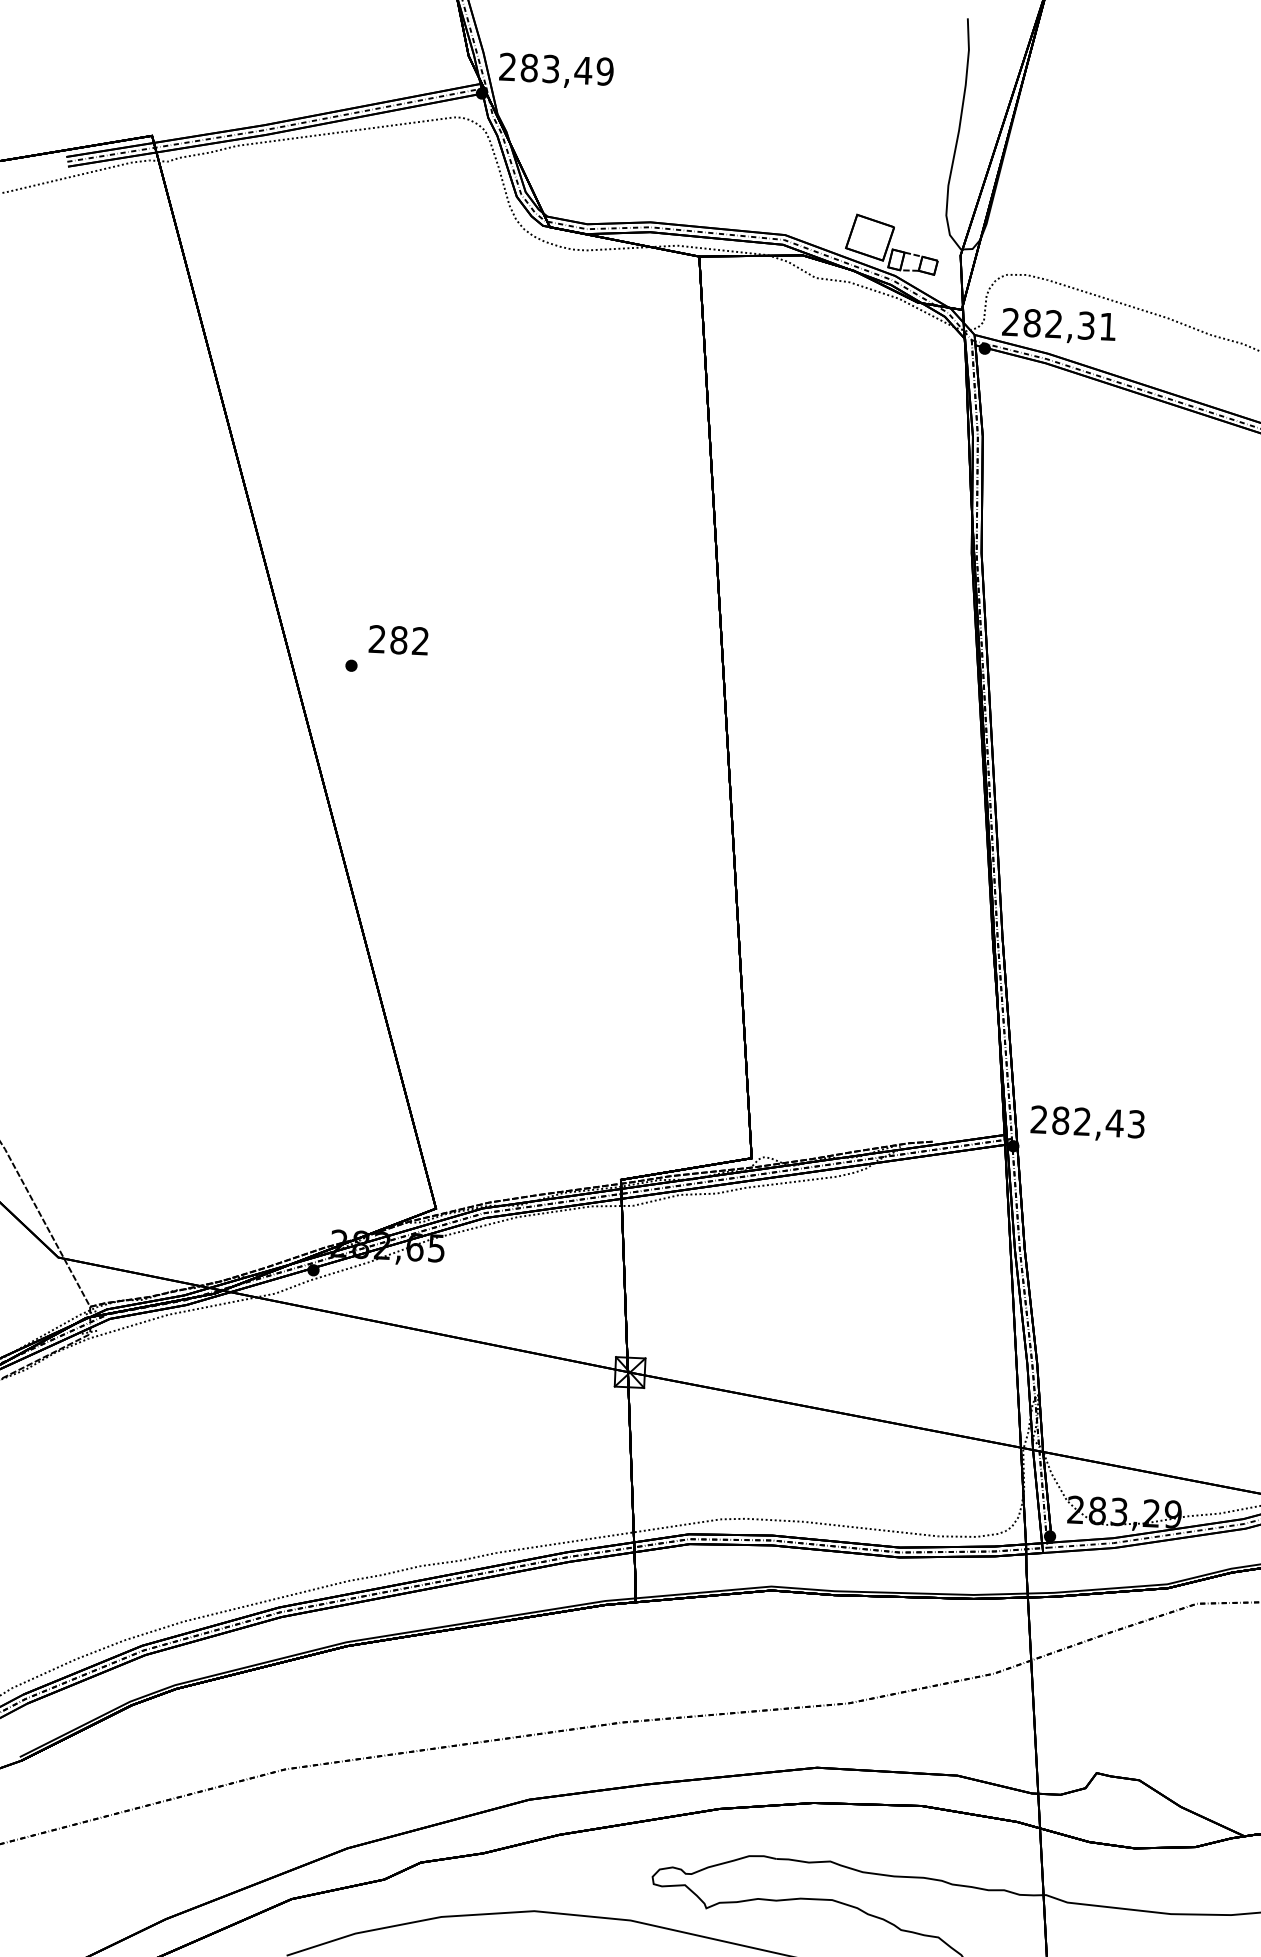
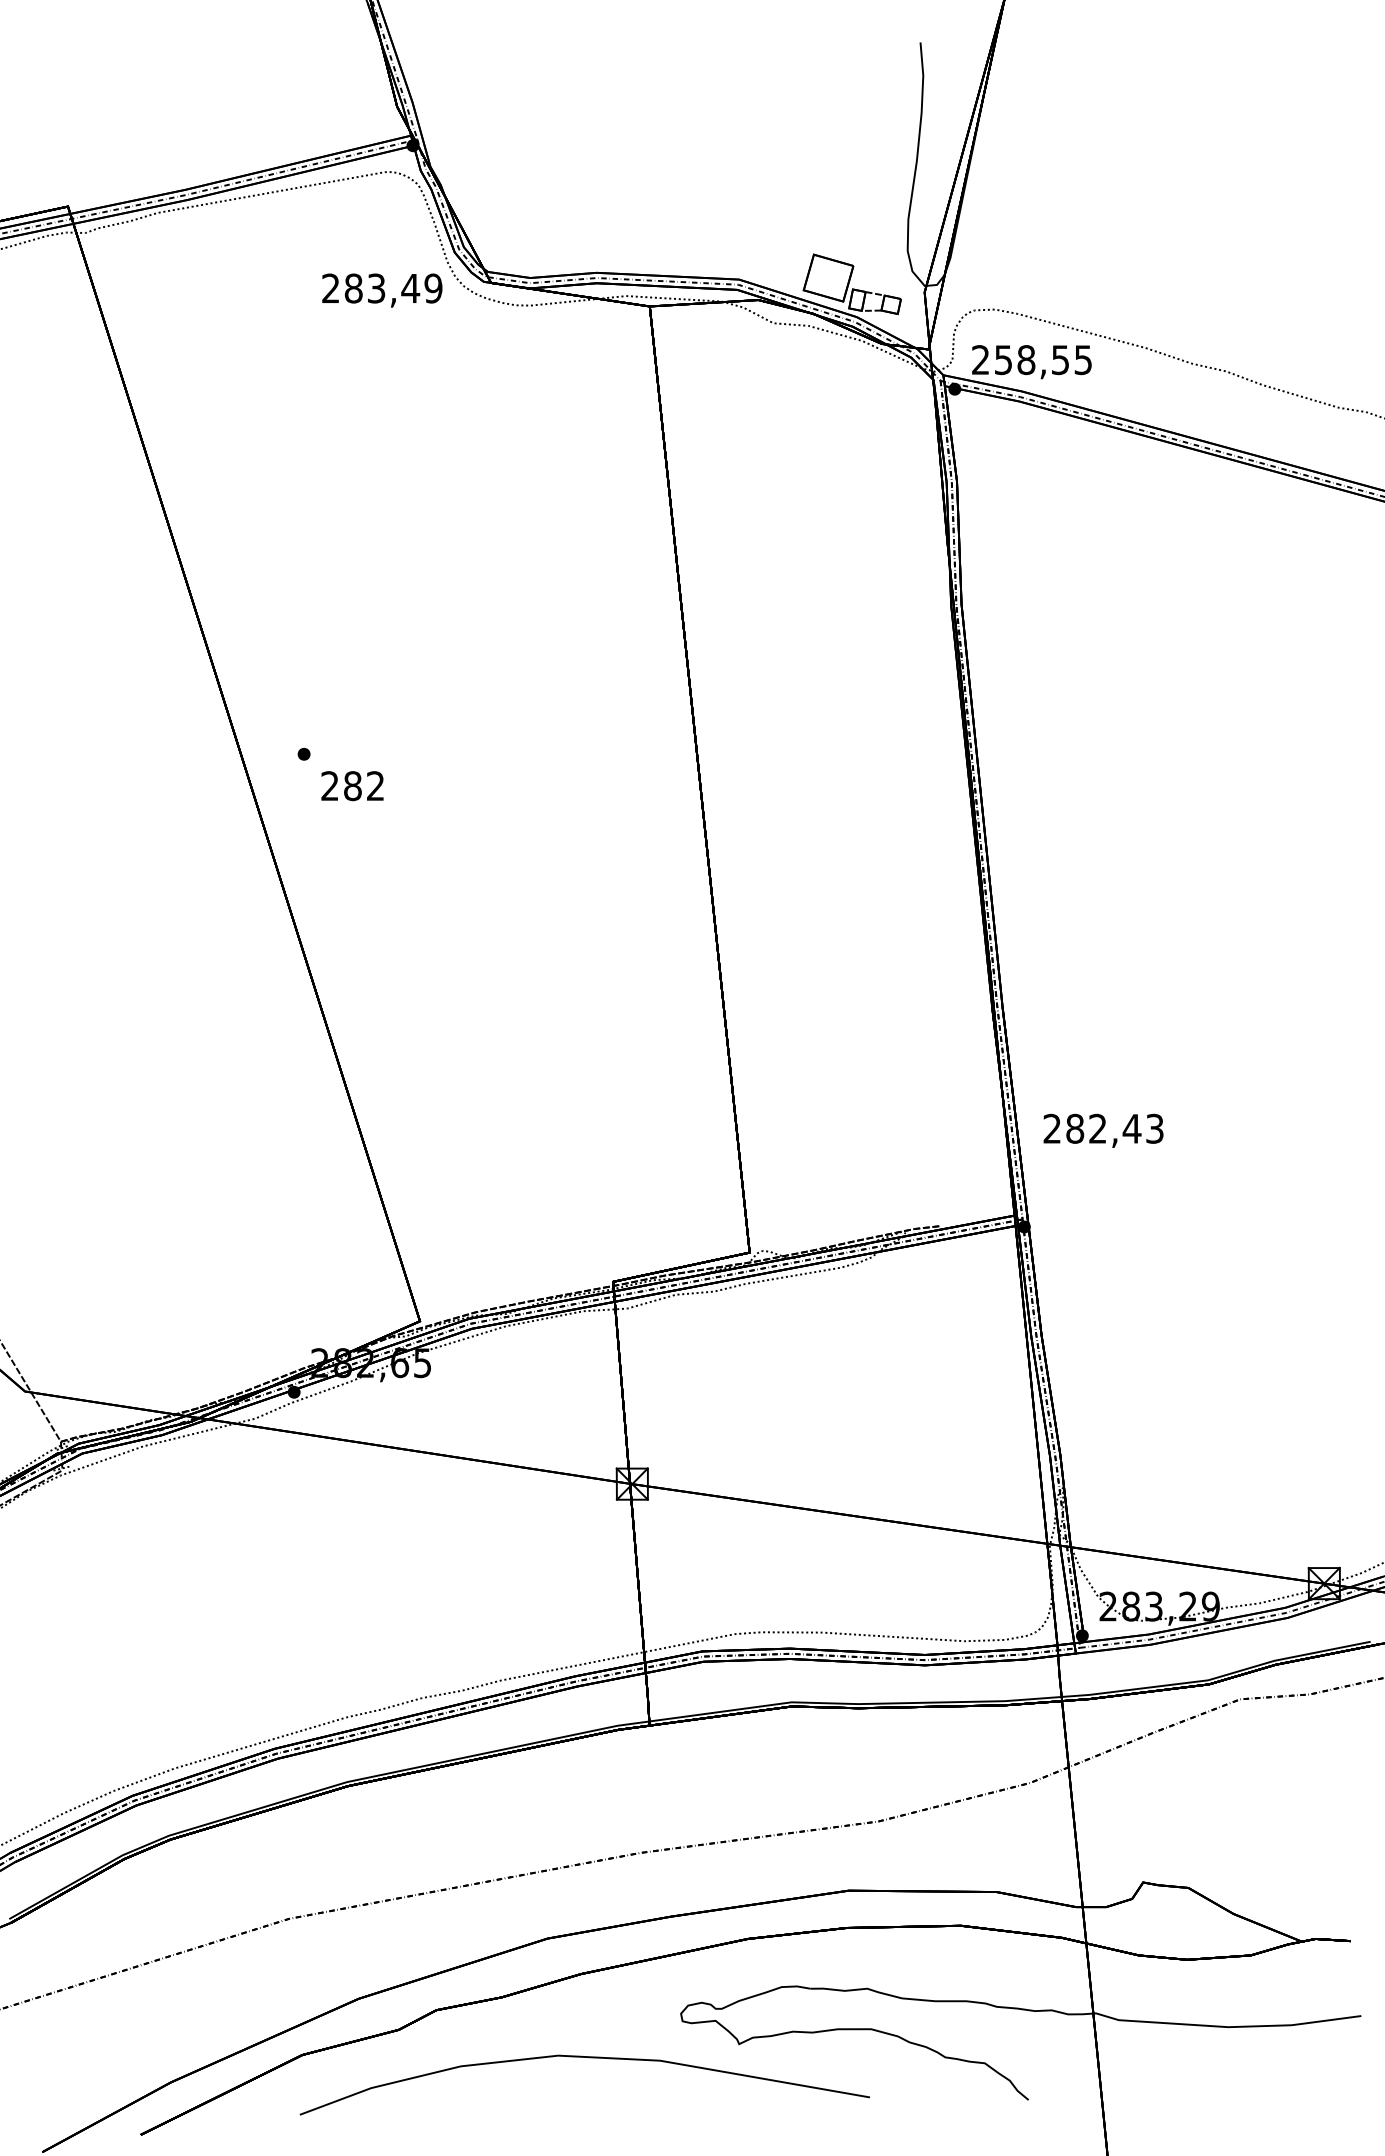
text: (556, 71) -> (382, 290), moved
text: (1069, 325) -> (1042, 360), 282,31 -> 258,55
text: (398, 640) -> (352, 786), moved
text: (1087, 1123) -> (1103, 1130), moved

